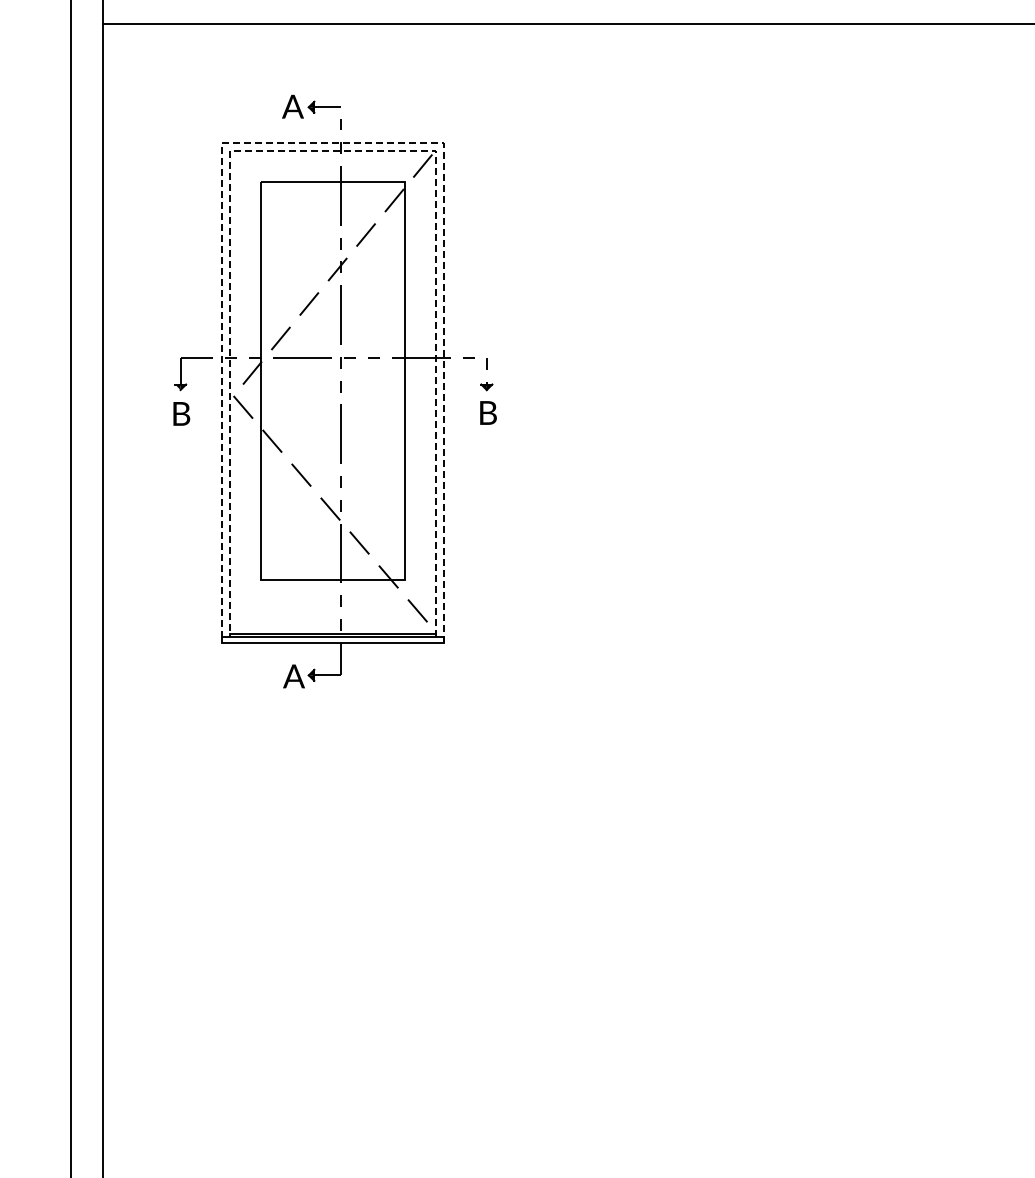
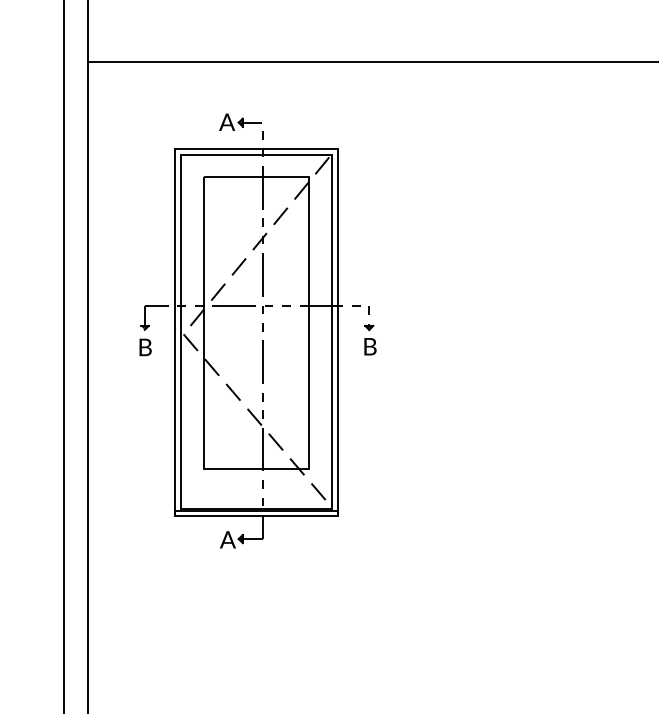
line: (332, 143) -> (256, 149), dashed -> solid
line: (332, 150) -> (256, 154), dashed -> solid

